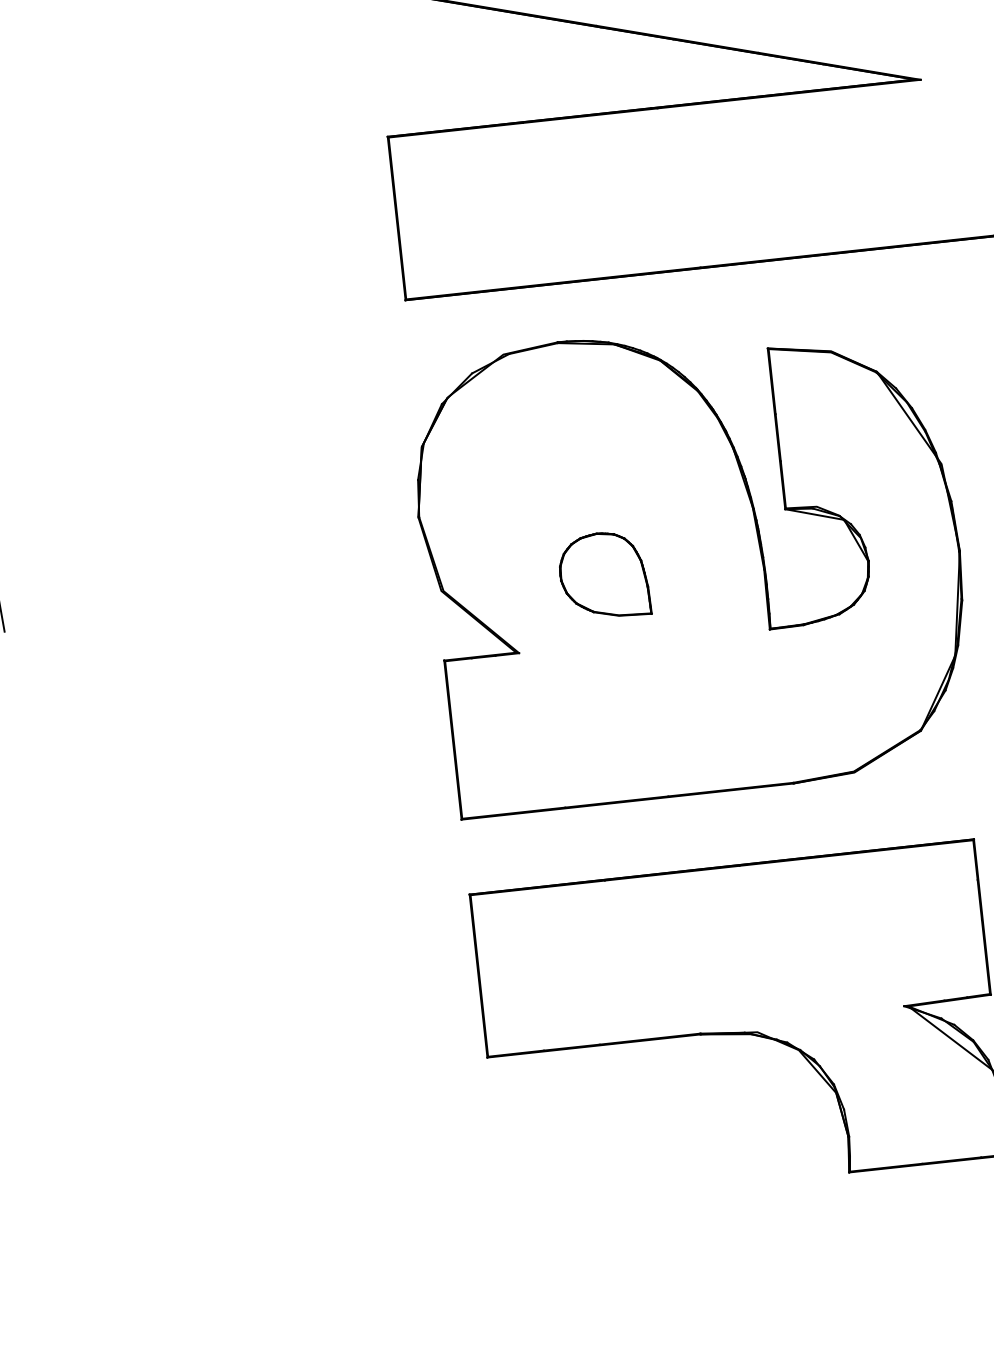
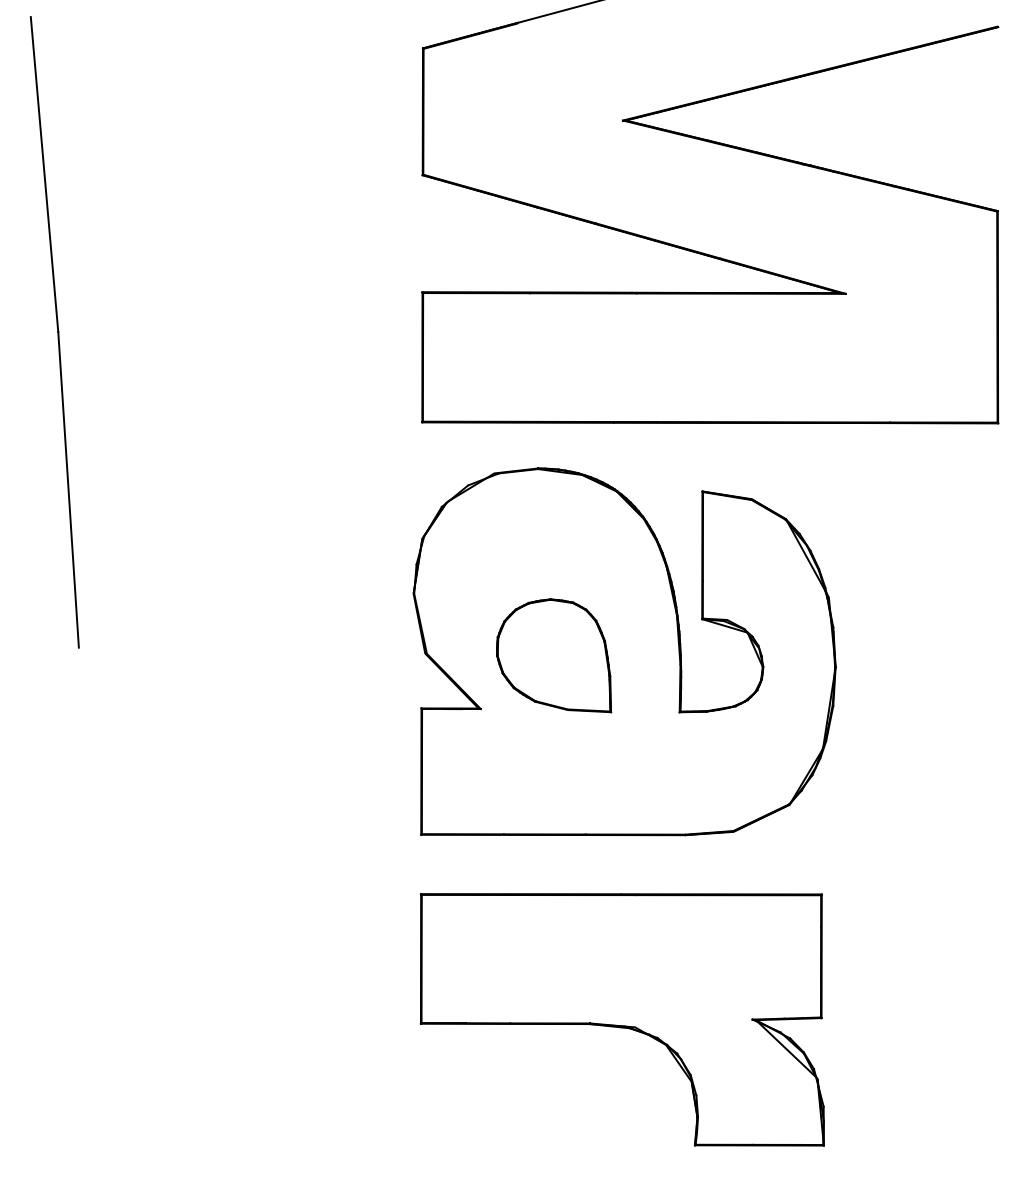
part: (604, 575) -> (554, 655), size x1.67

